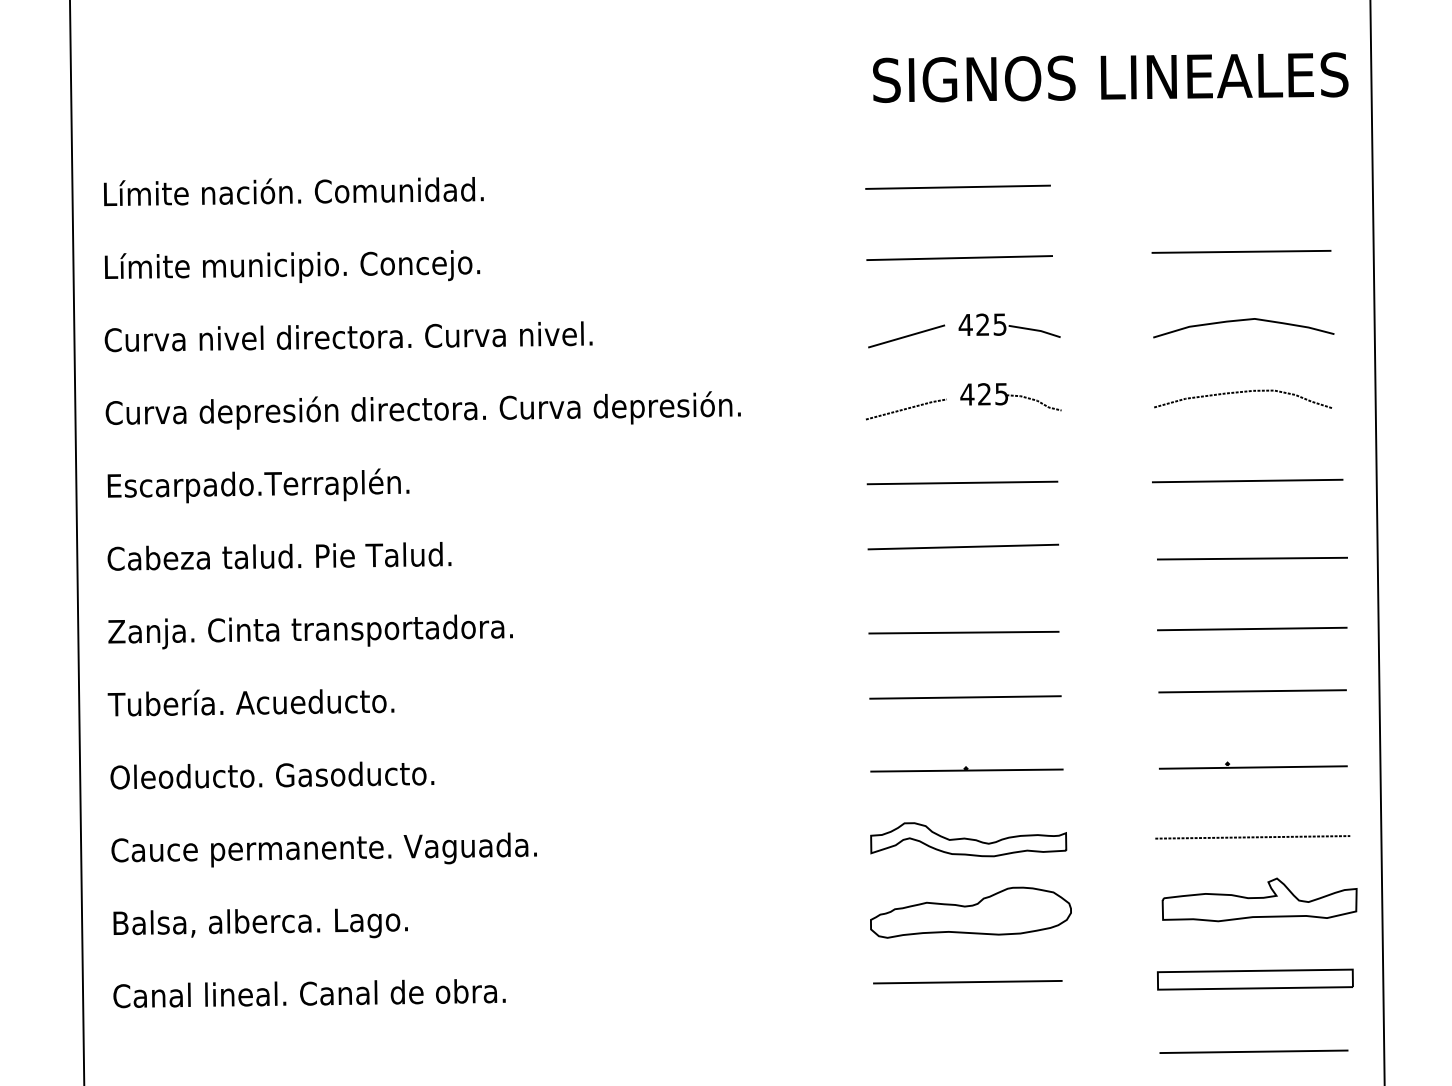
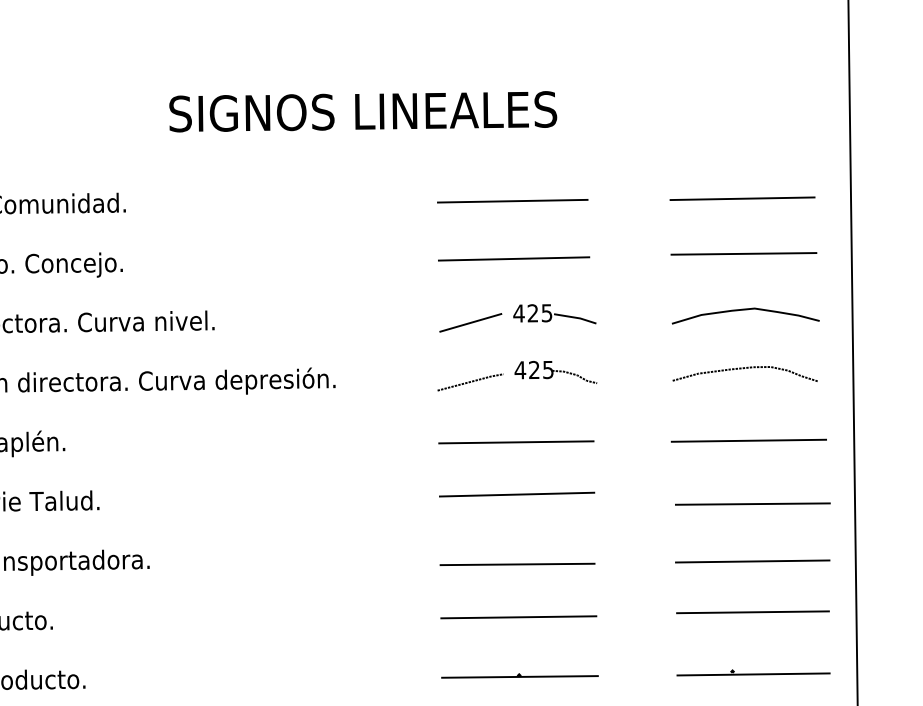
text: (1110, 77) -> (363, 111), moved
line: (1239, 183) -> (742, 198), added

